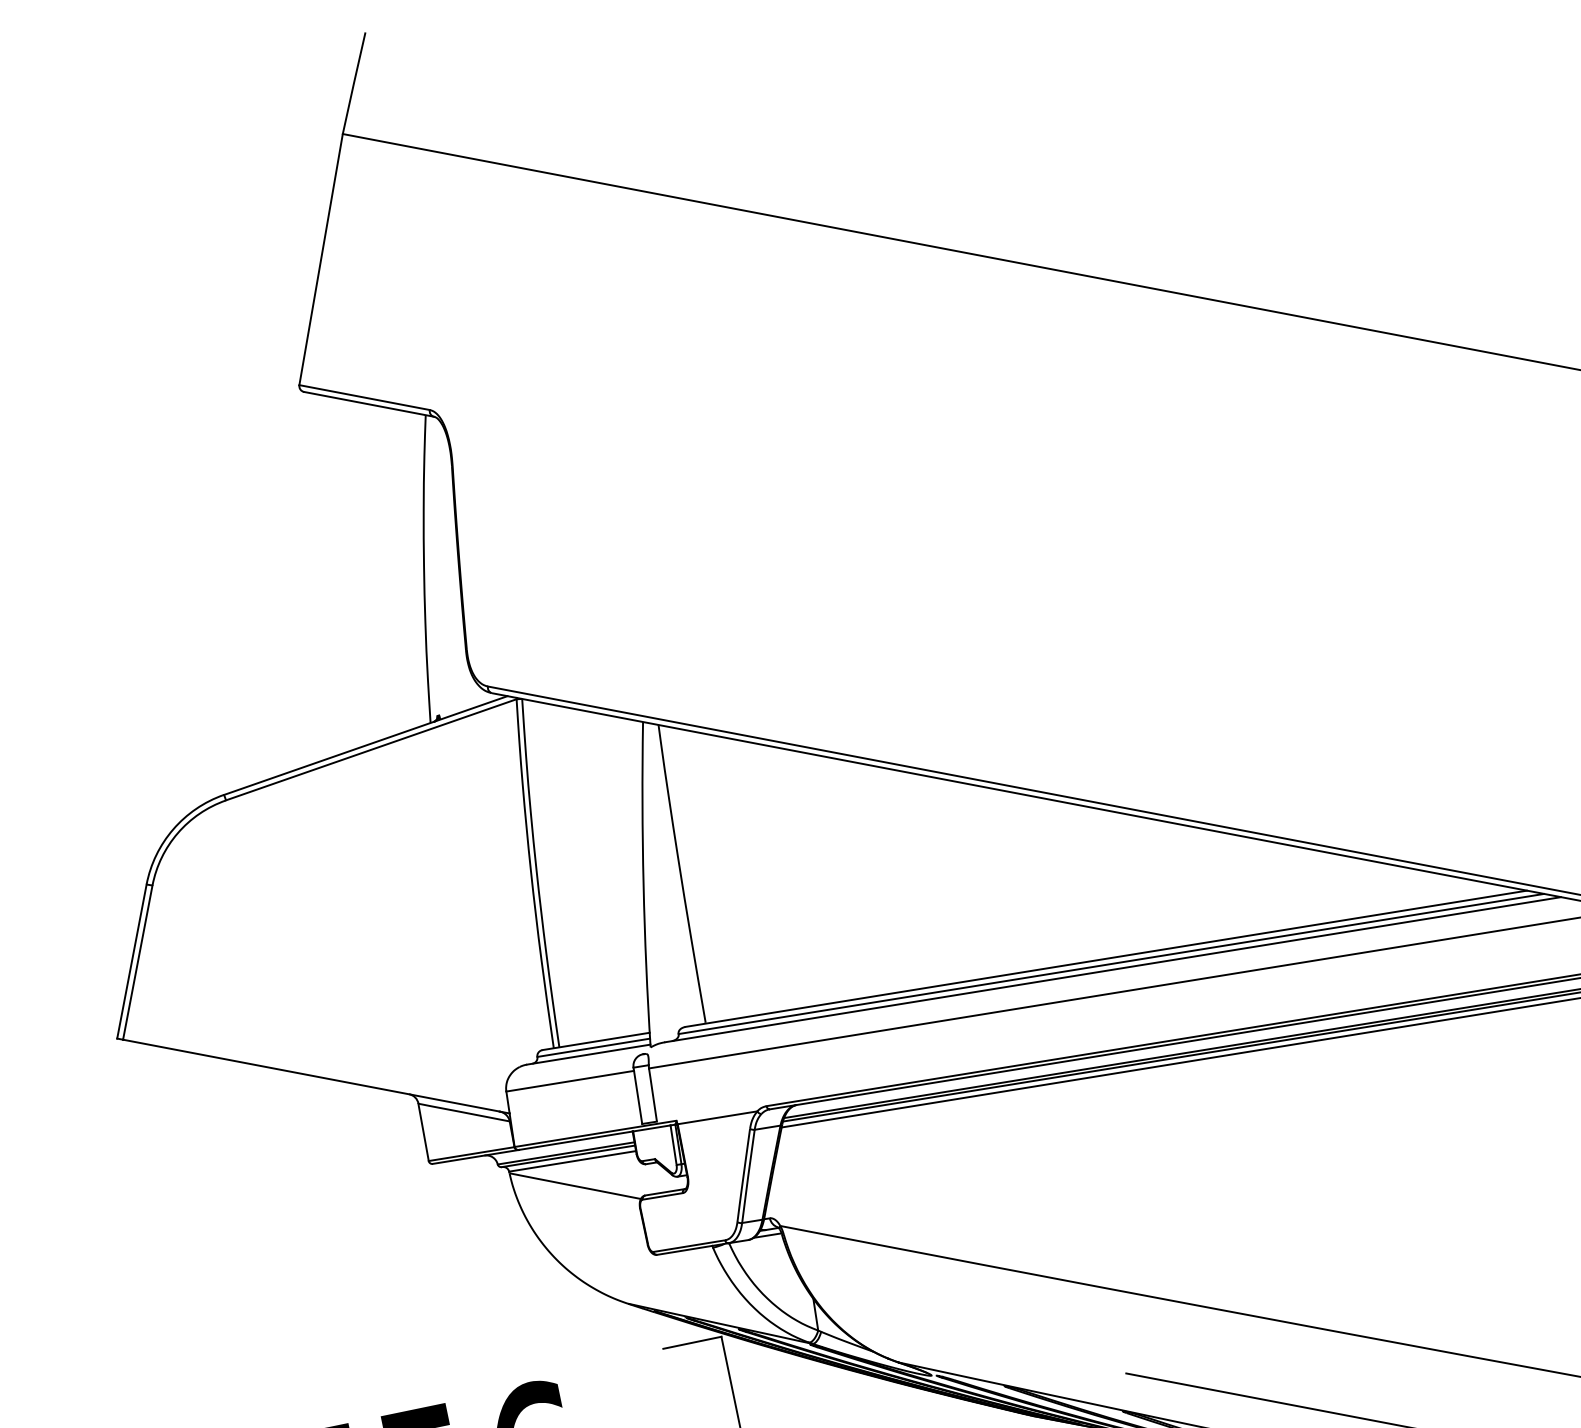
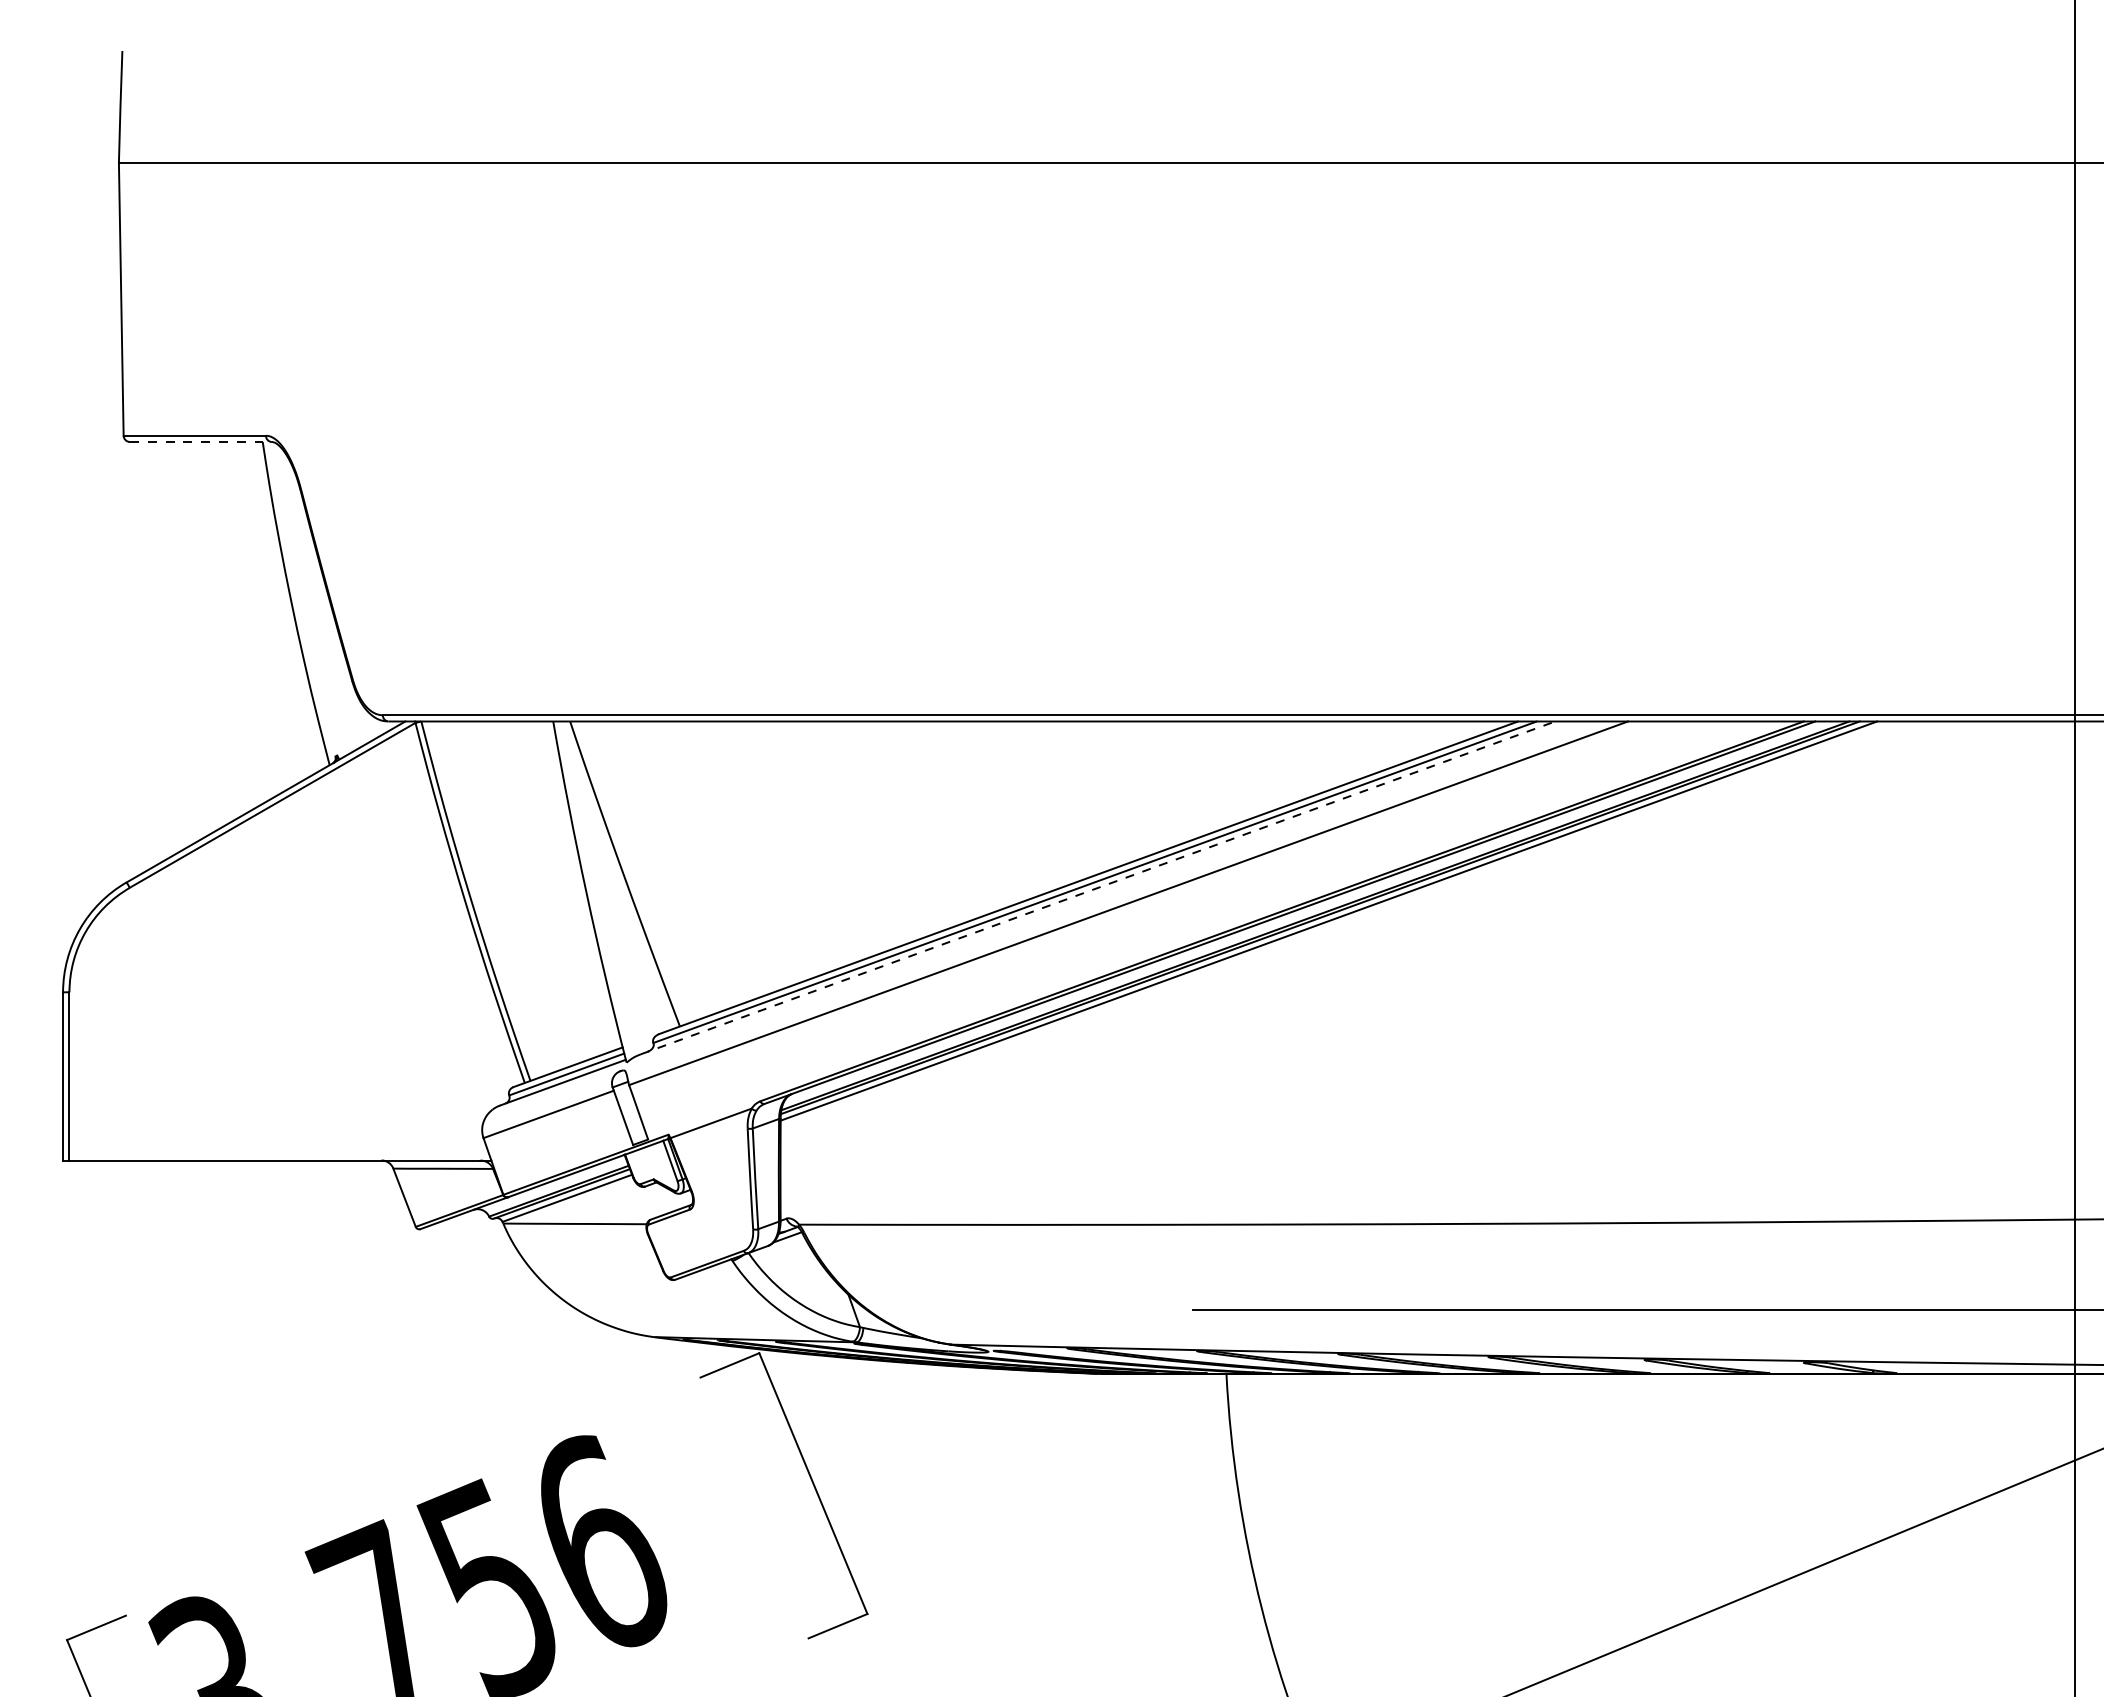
line: (369, 404) -> (201, 441), solid -> dashed
line: (1113, 969) -> (1098, 887), solid -> dashed

